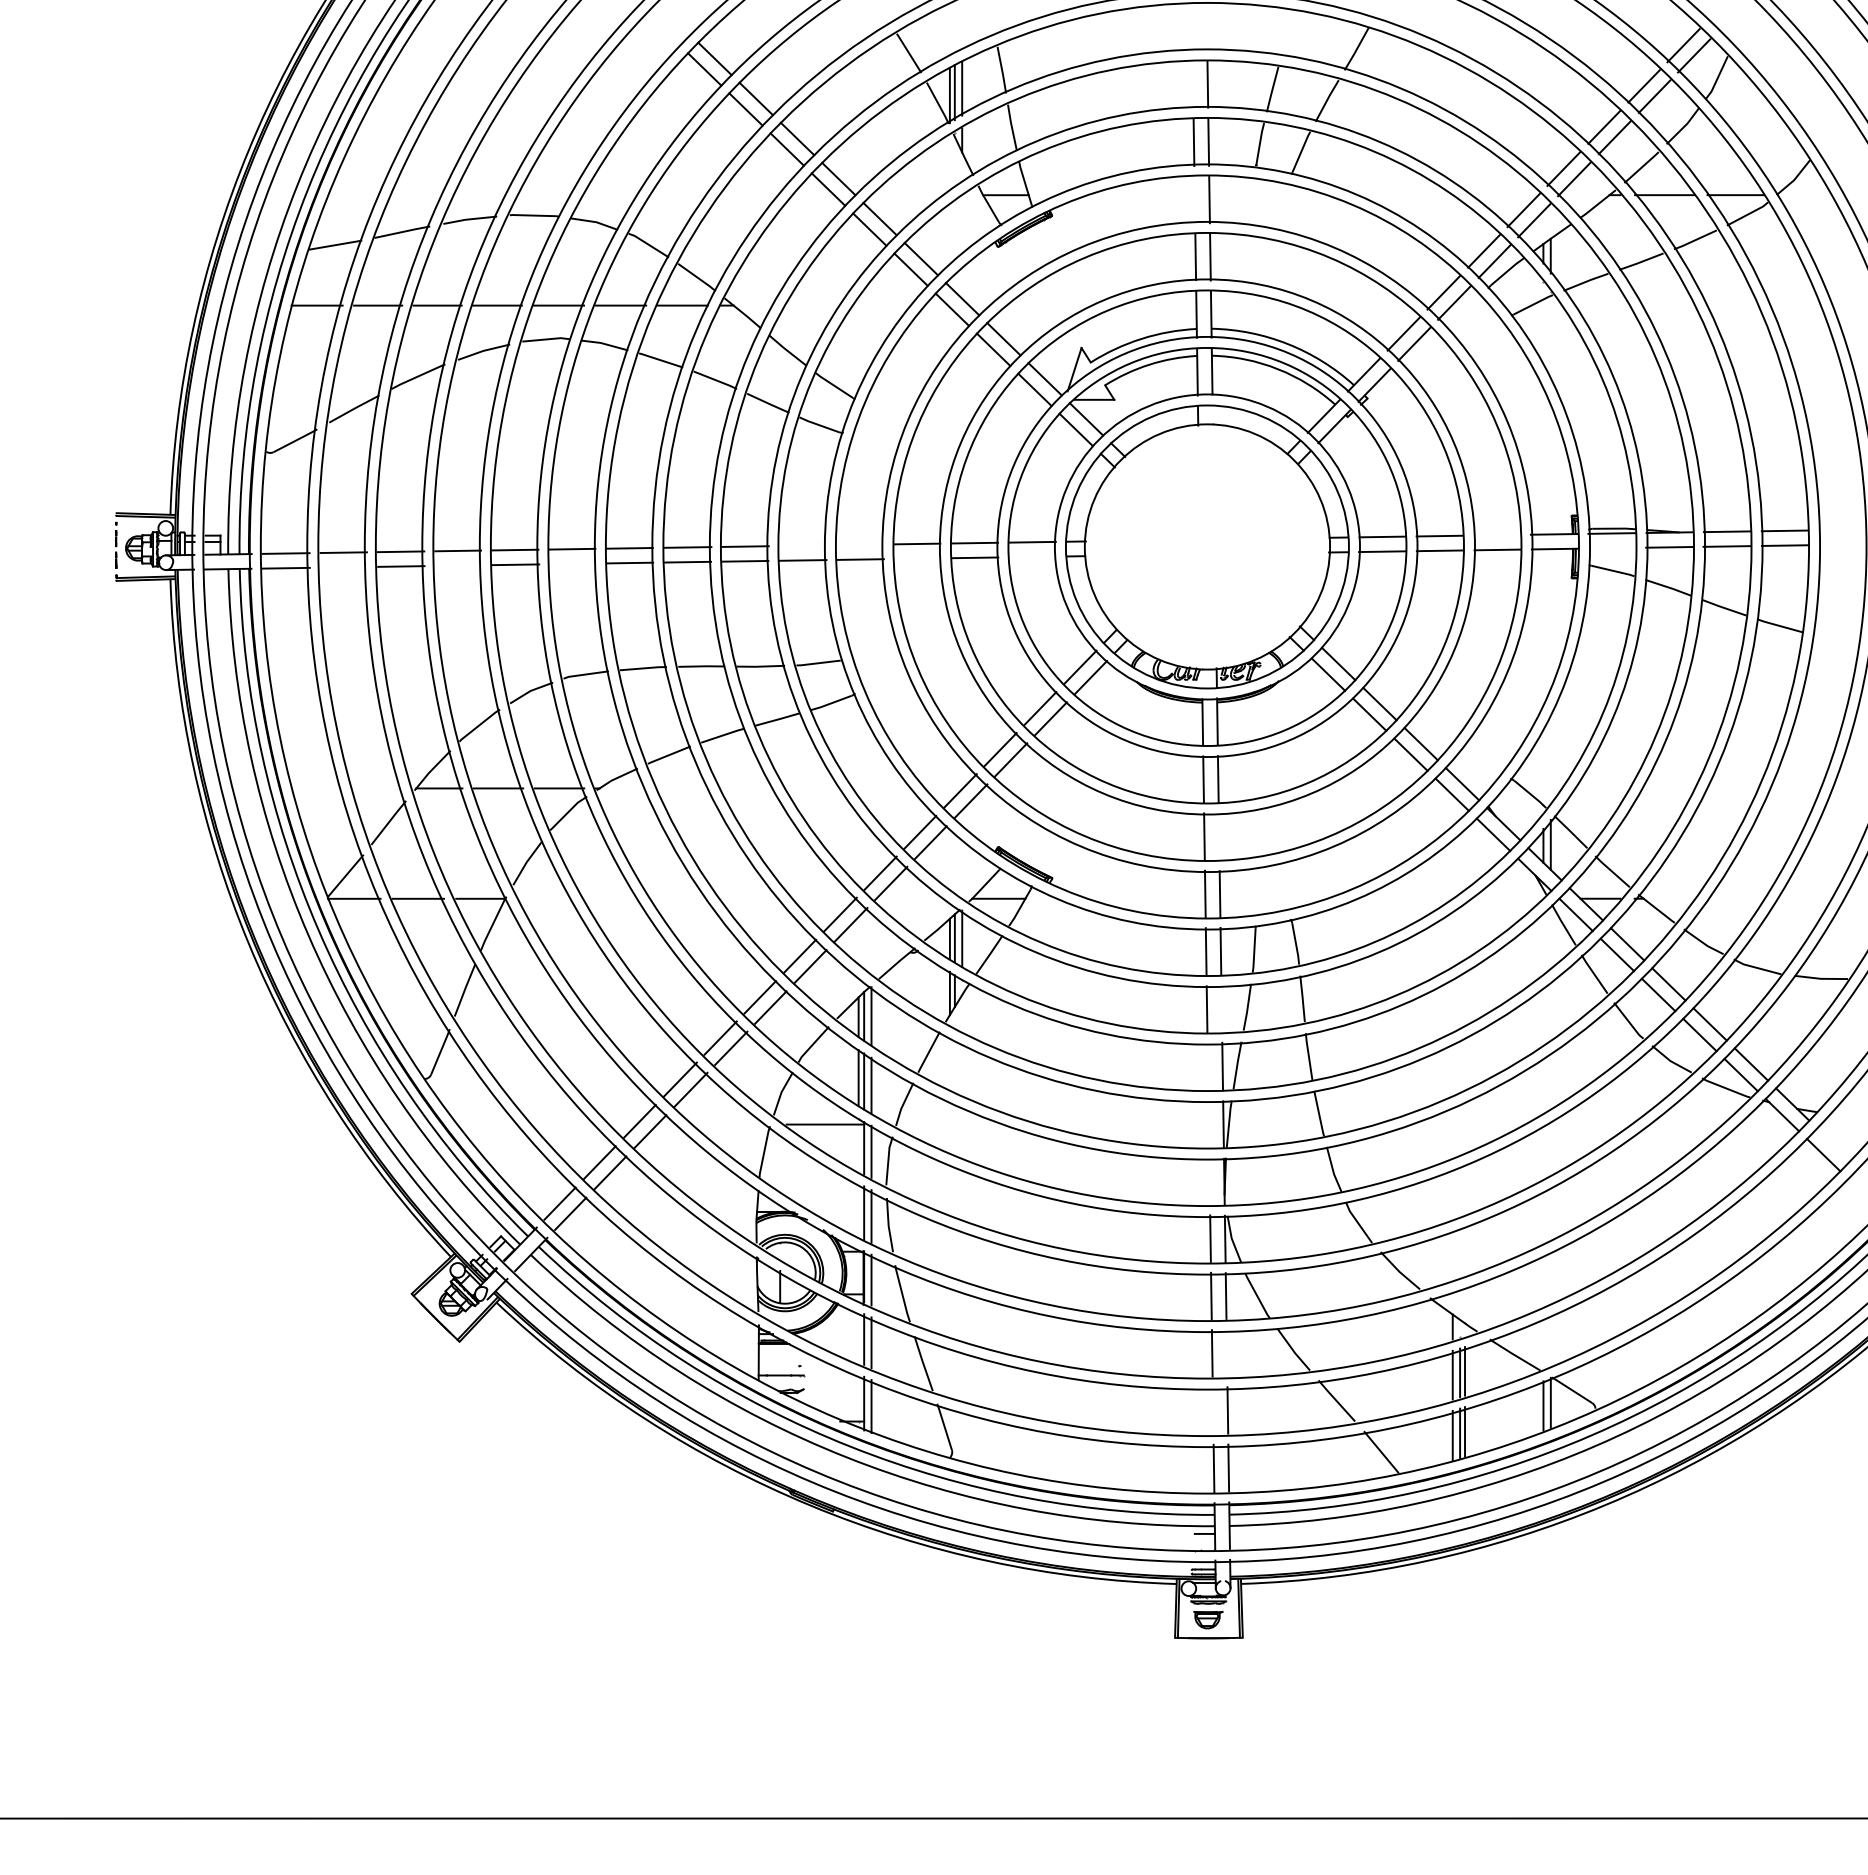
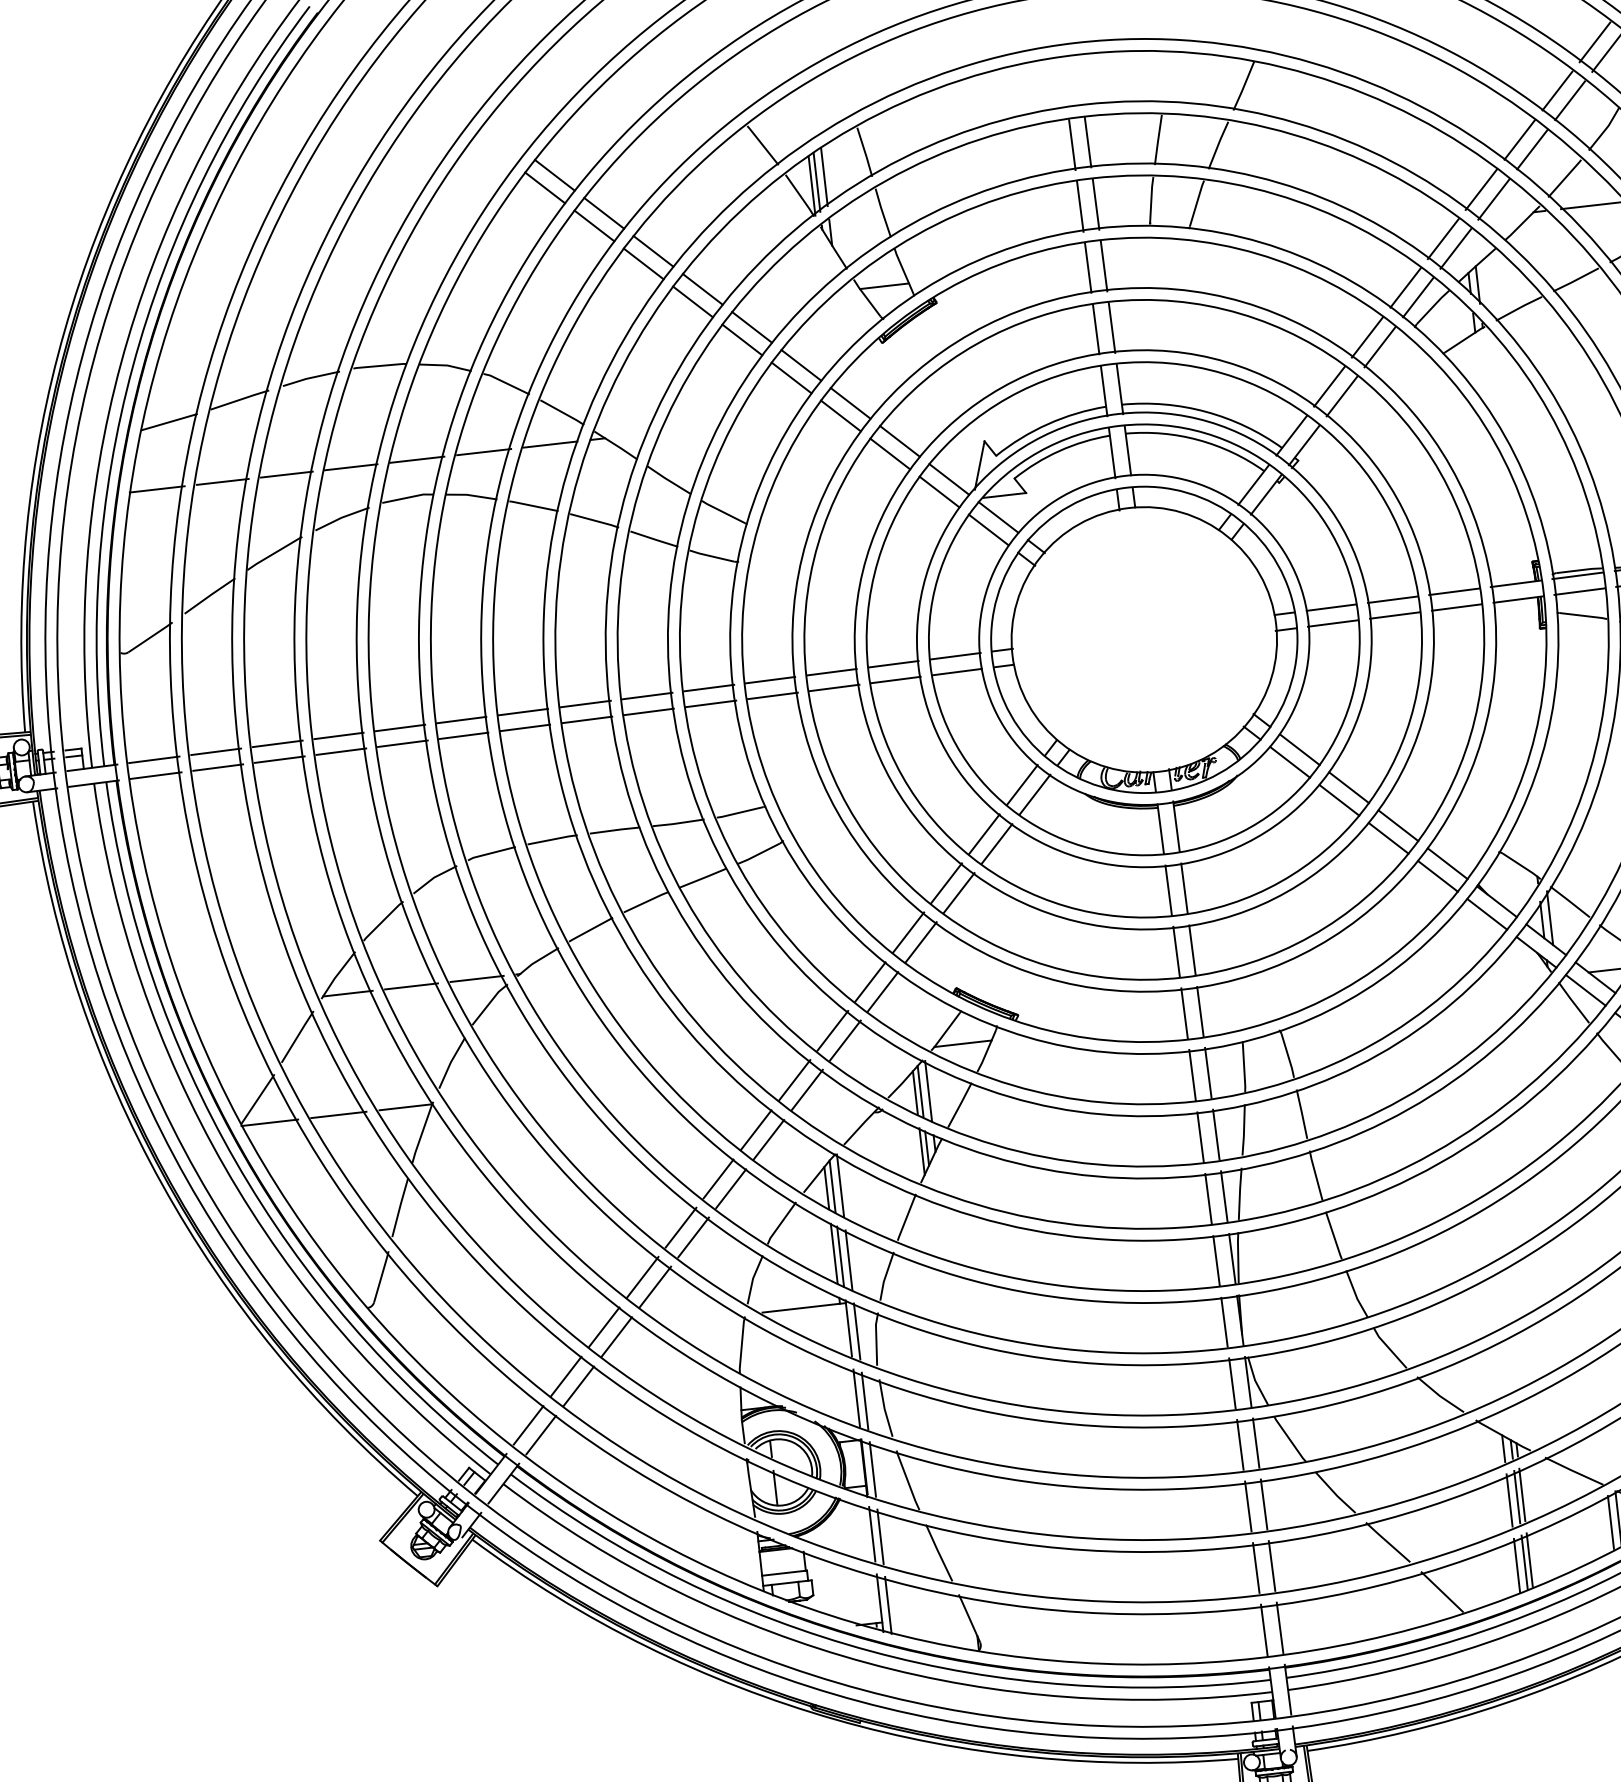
line: (1192, 85) -> (1071, 145), added
line: (1194, 199) -> (1087, 267), added
line: (1496, 534) -> (1453, 591), added
line: (860, 544) -> (770, 679), added
line: (802, 545) -> (708, 687), added
line: (1611, 547) -> (1578, 590), added
line: (1032, 556) -> (957, 671), added
line: (917, 558) -> (833, 687), added
line: (572, 563) -> (463, 735), added
line: (458, 565) -> (341, 751), added
line: (343, 567) -> (217, 767), added
line: (1218, 836) -> (1191, 949), added
line: (1221, 1008) -> (1215, 1134), added
line: (1207, 1066) -> (1208, 1198), added
line: (1208, 1124) -> (1216, 1260), added
line: (1209, 1181) -> (1224, 1322), added
line: (1226, 1352) -> (1263, 1503), added
line: (778, 1366) -> (783, 1573), added
line: (1212, 1410) -> (1255, 1567), added

